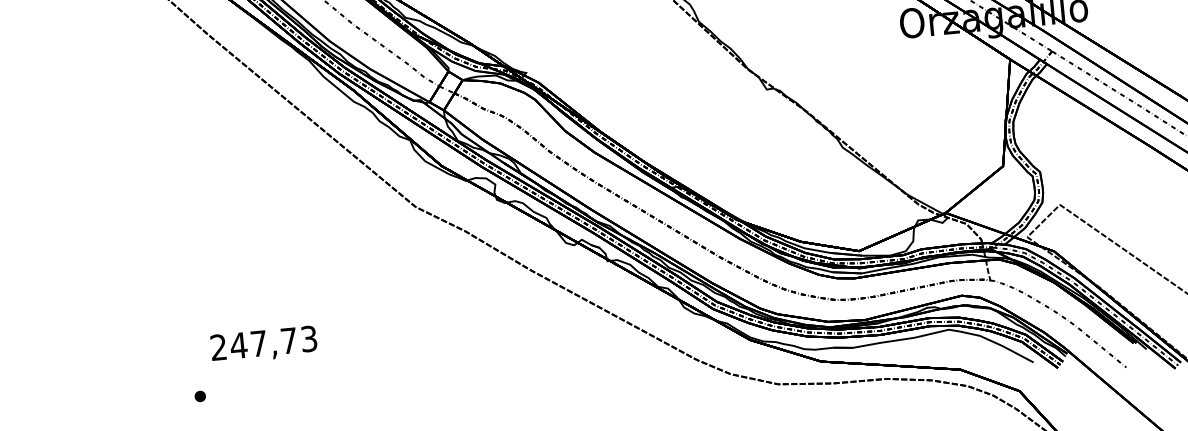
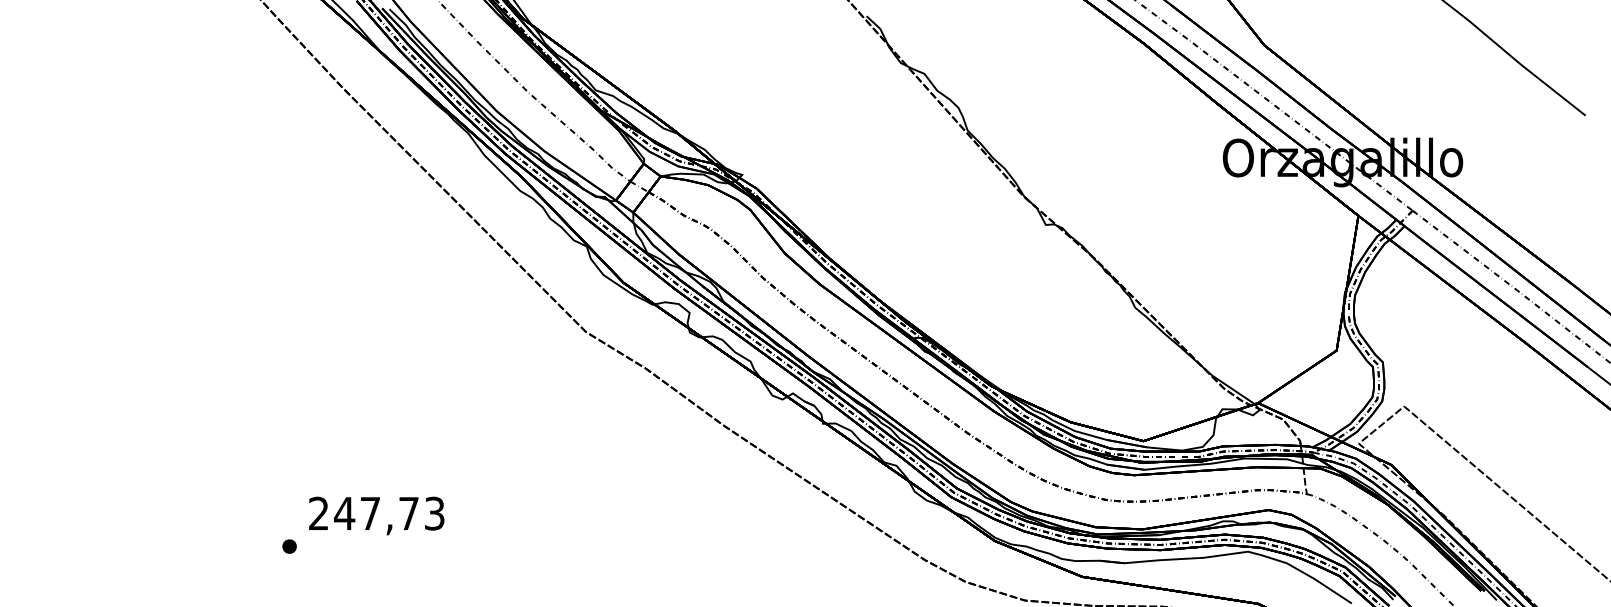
text: (263, 344) -> (376, 515), moved

